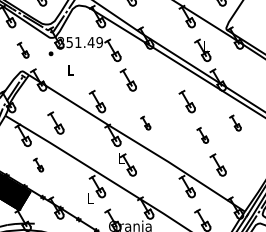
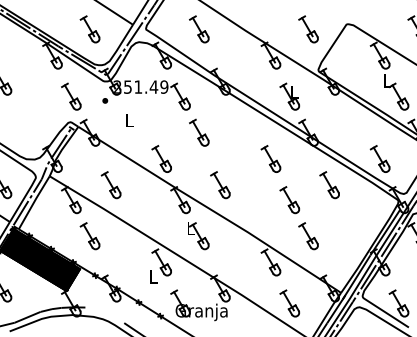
part: (23, 50) -> (71, 96), size x1.43
part: (145, 123) -> (220, 185), size x1.67
part: (235, 123) -> (329, 185), size x1.43
part: (202, 135) -> (289, 200), size x1.43
part: (38, 165) -> (89, 236), size x1.67

